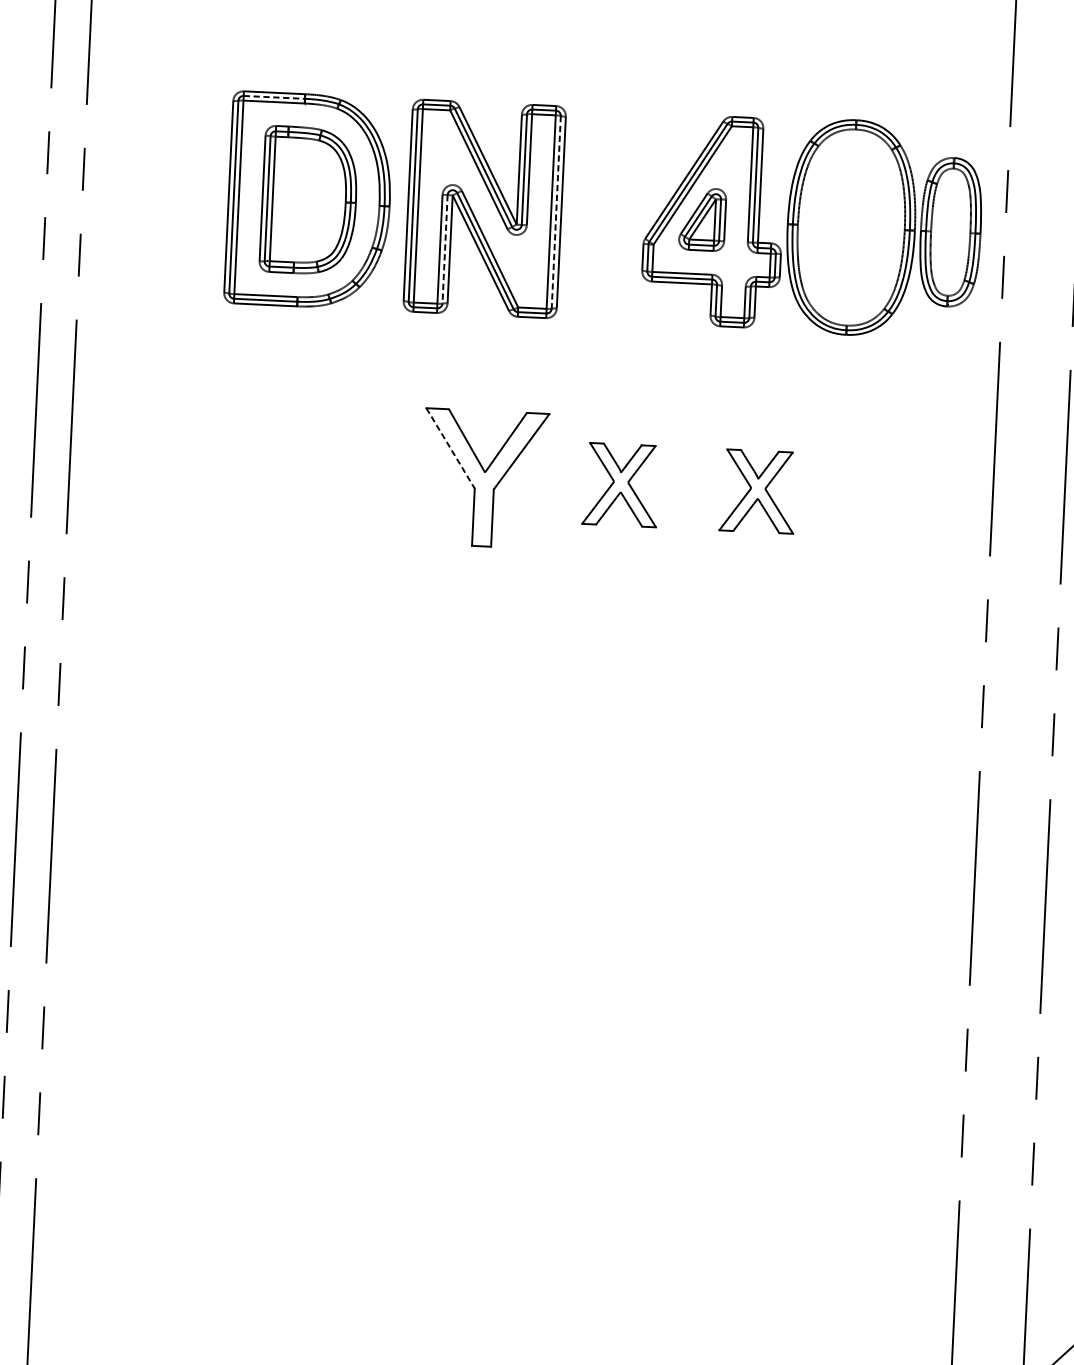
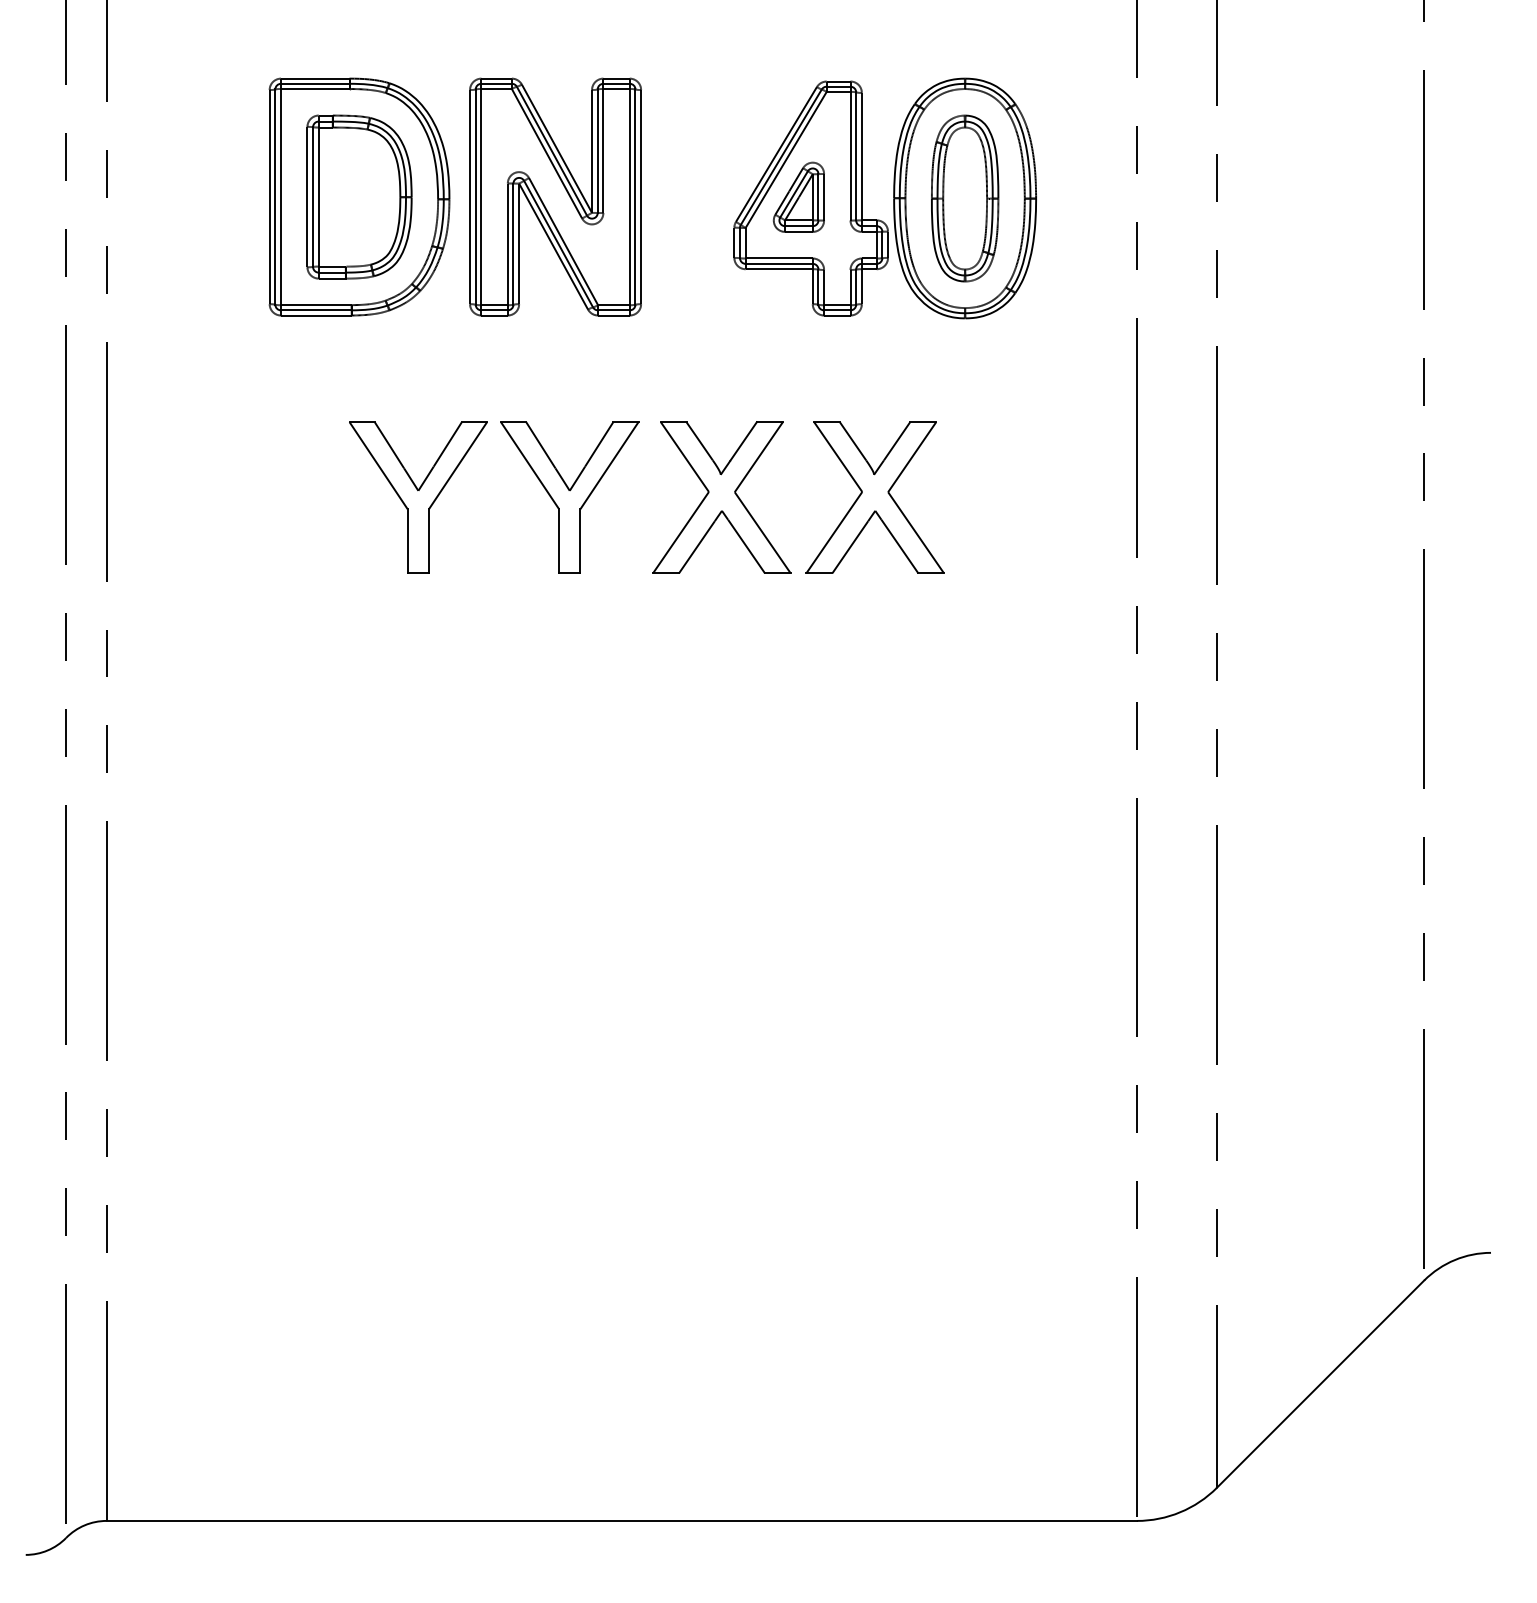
line: (274, 97) -> (315, 83), dashed -> solid
line: (556, 212) -> (635, 197), dashed -> solid
part: (951, 232) -> (965, 198), moved
line: (445, 249) -> (513, 244), dashed -> solid
line: (450, 448) -> (529, 465), dashed -> solid
part: (349, 472) -> (418, 497), added
part: (620, 484) -> (721, 497), size x1.67
part: (757, 491) -> (874, 497), size x1.67

